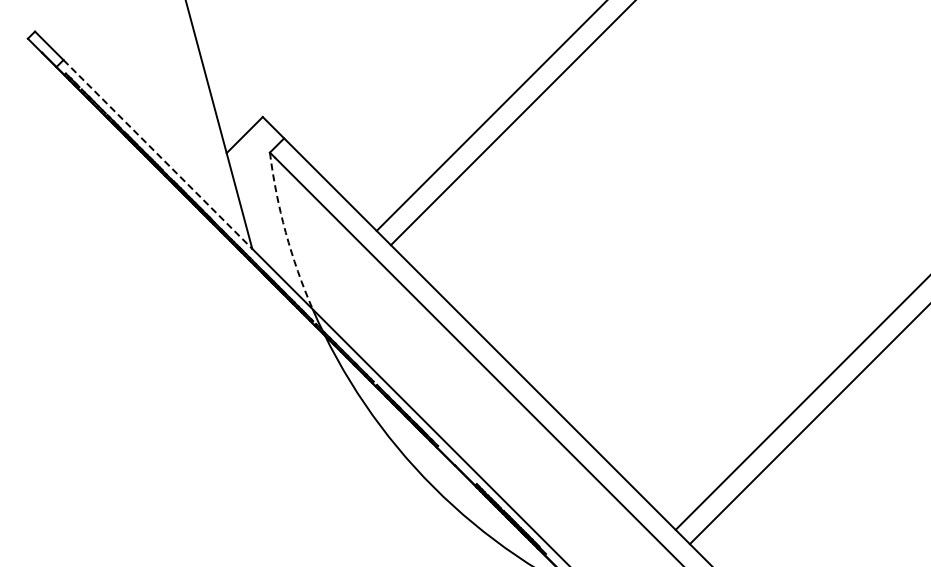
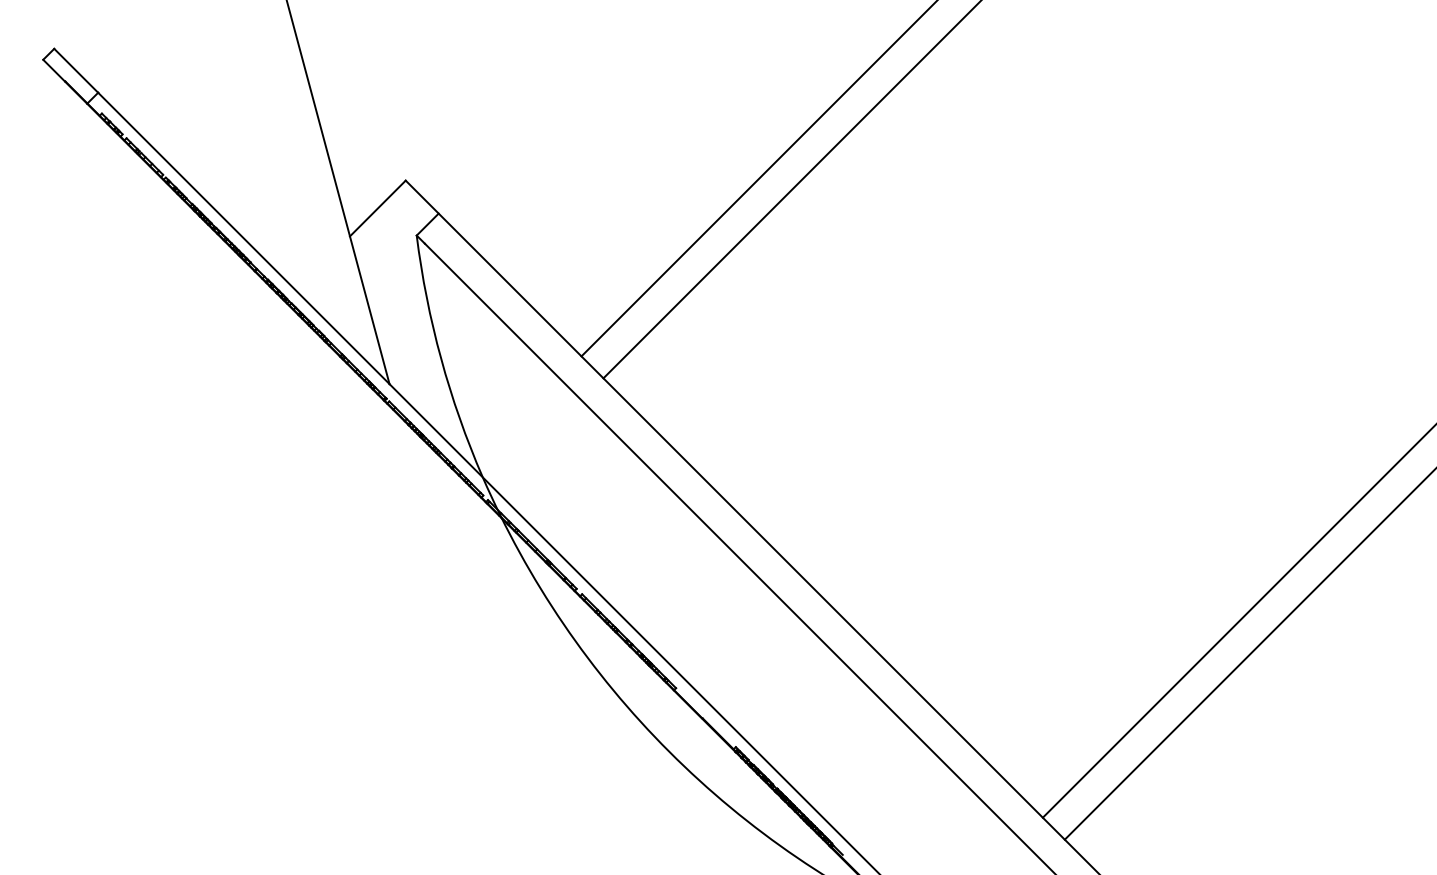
line: (157, 154) -> (243, 238), dashed -> solid
arc: (285, 232) -> (440, 358), dashed -> solid

